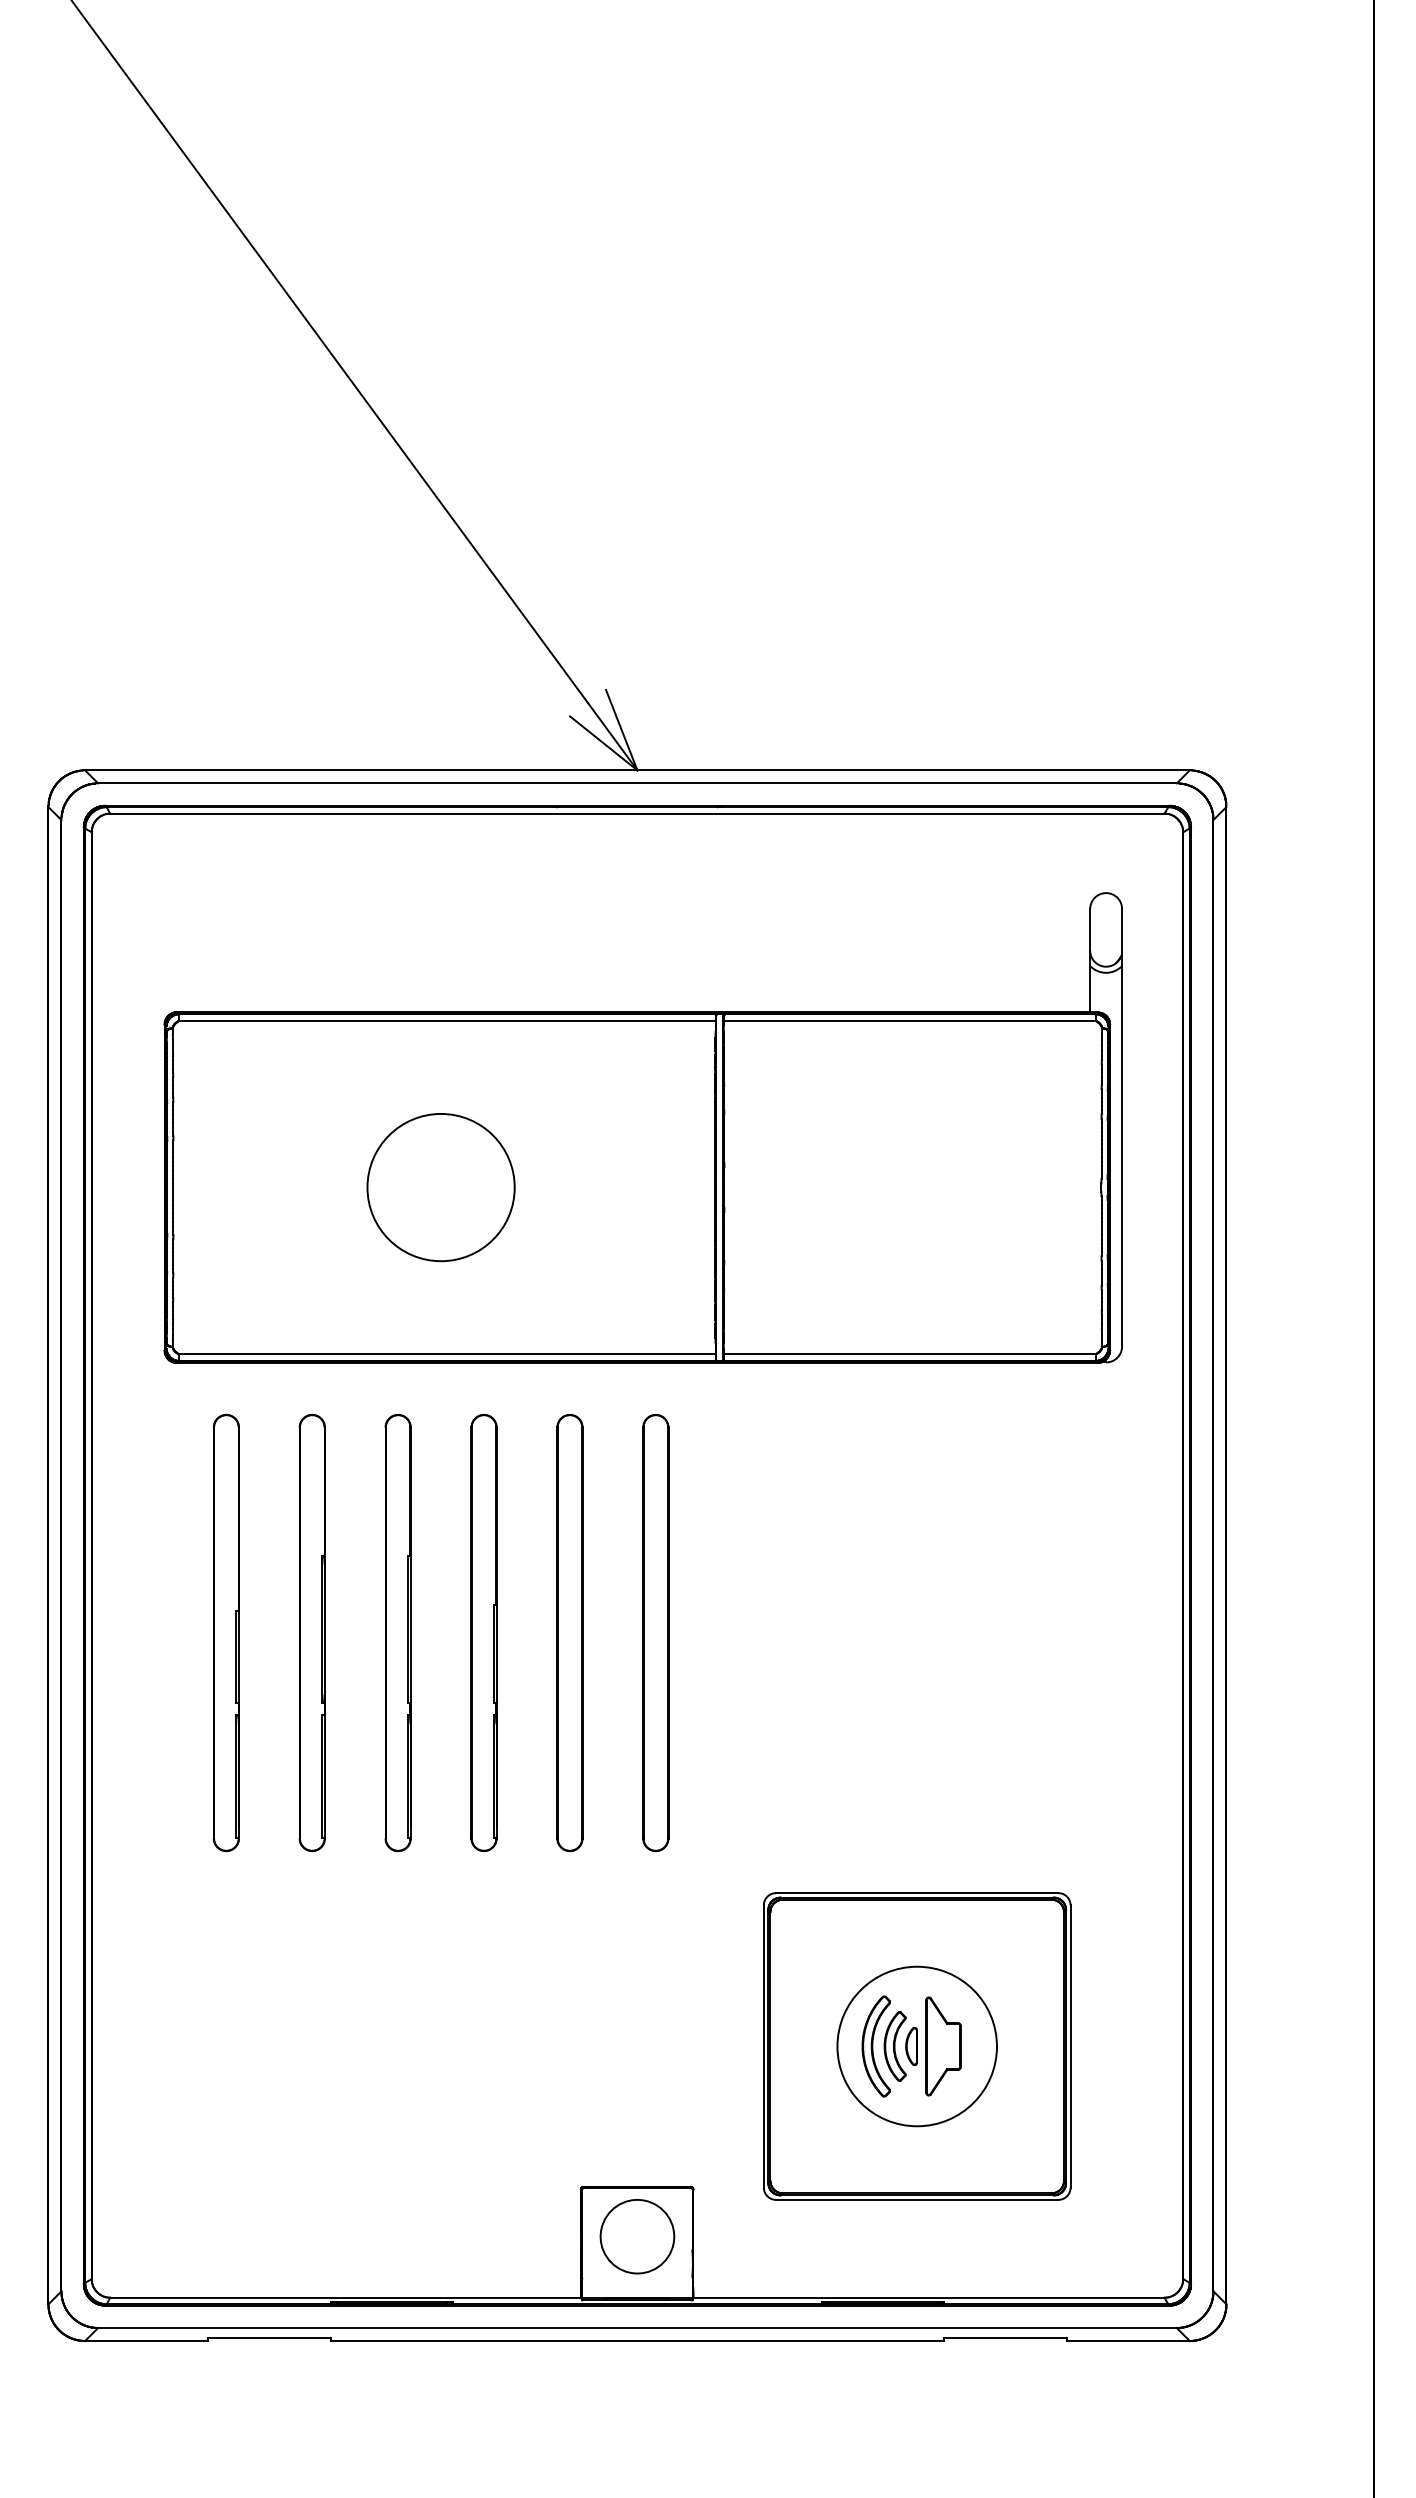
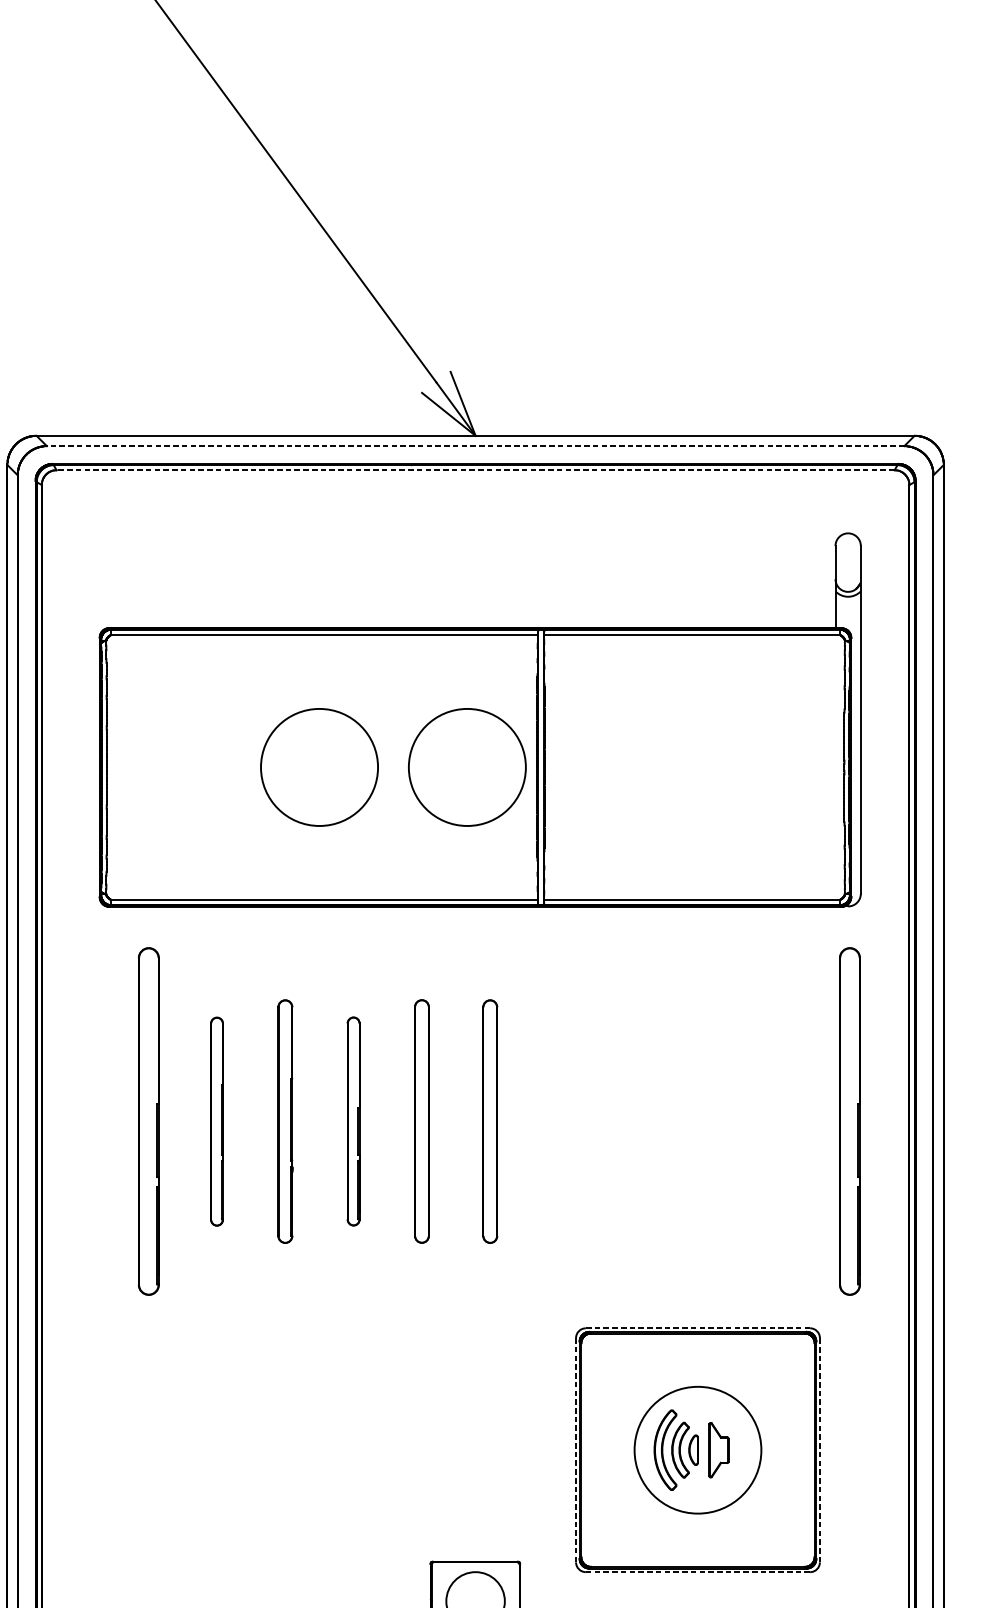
line: (636, 783) -> (474, 446), solid -> dashed
line: (636, 813) -> (474, 470), solid -> dashed
circle: (626, 1187) -> (466, 767), added
part: (483, 1632) -> (353, 1121), size x0.6
part: (569, 1632) -> (421, 1121), size x0.7
part: (311, 1633) -> (216, 1121), size x0.6
part: (397, 1633) -> (284, 1121), size x0.7
part: (655, 1633) -> (489, 1121), size x0.7
part: (1107, 1633) -> (849, 1121), added
line: (916, 1893) -> (697, 1328), solid -> dashed
part: (943, 2046) -> (718, 1450), size x0.7
line: (1070, 2046) -> (819, 1450), solid -> dashed
line: (763, 2047) -> (575, 1451), solid -> dashed
line: (917, 2199) -> (698, 1571), solid -> dashed

